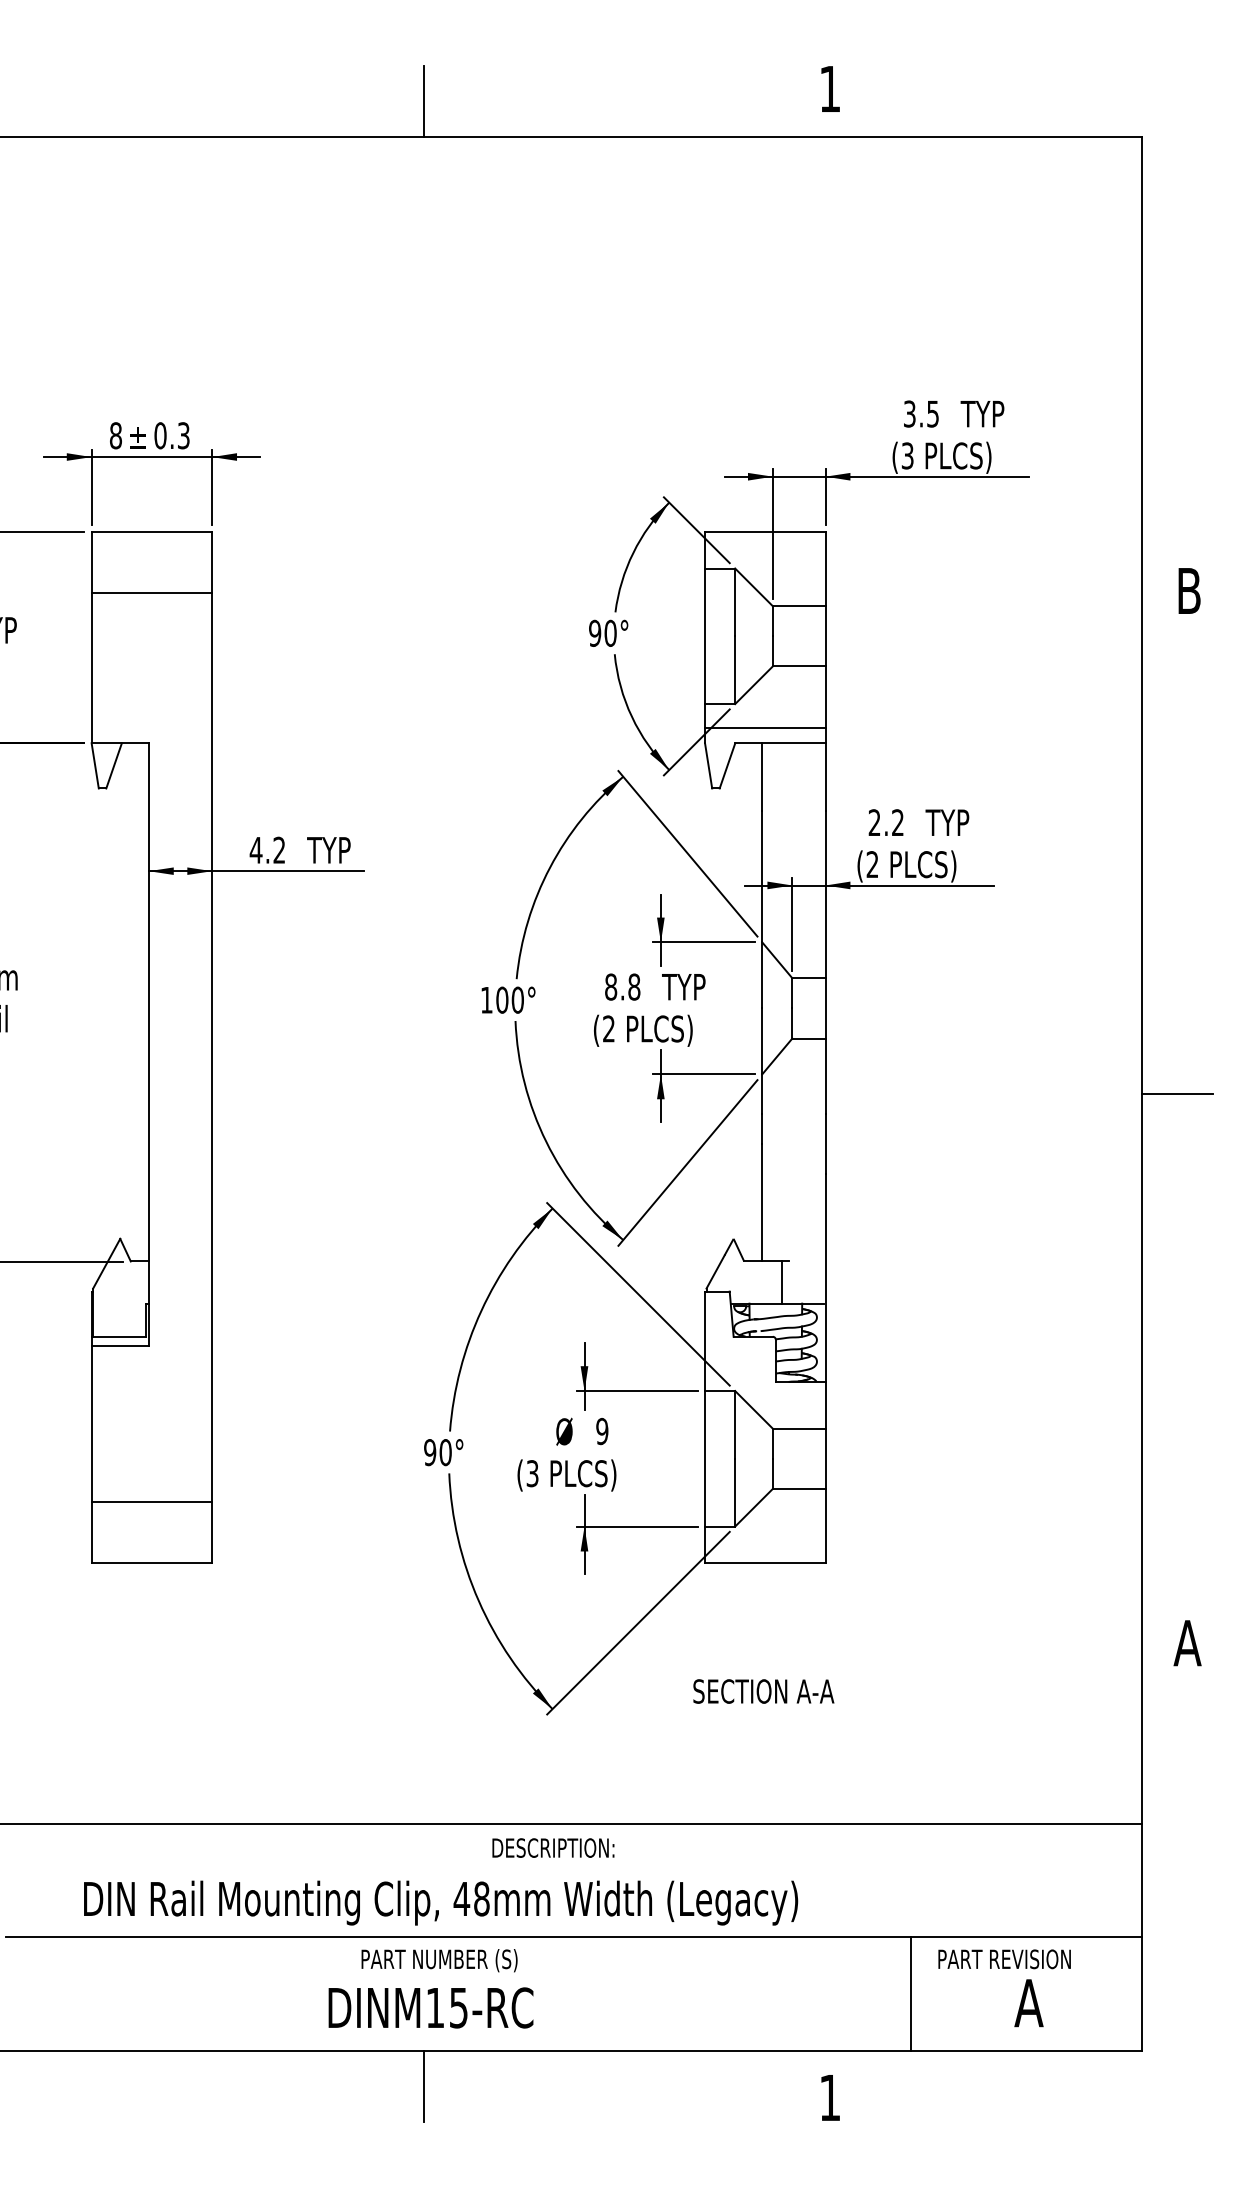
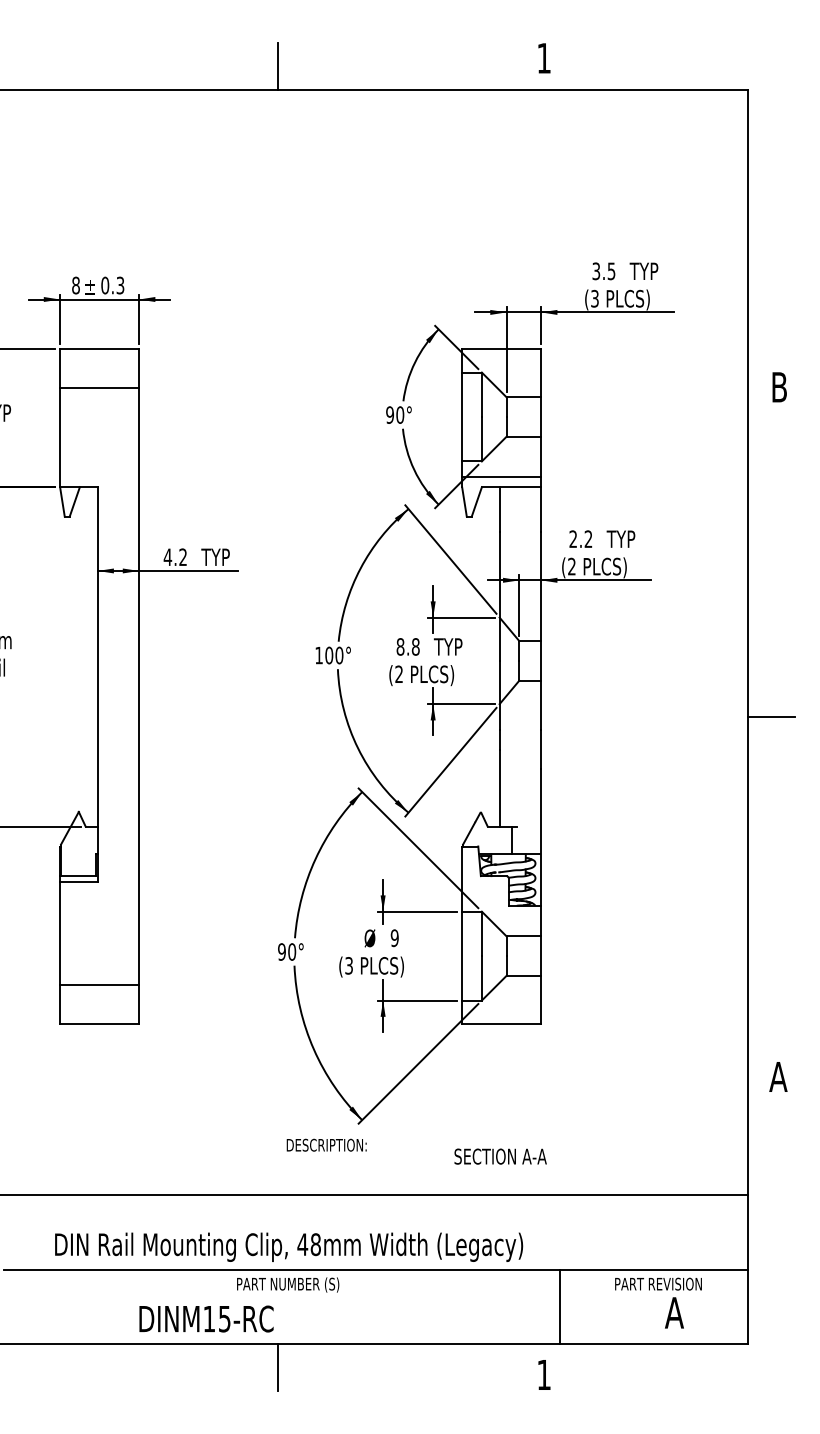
text: (763, 1691) -> (500, 1156), moved
text: (553, 1846) -> (326, 1144), moved
line: (910, 1993) -> (559, 1306), moved
text: (430, 2007) -> (206, 1318), moved

